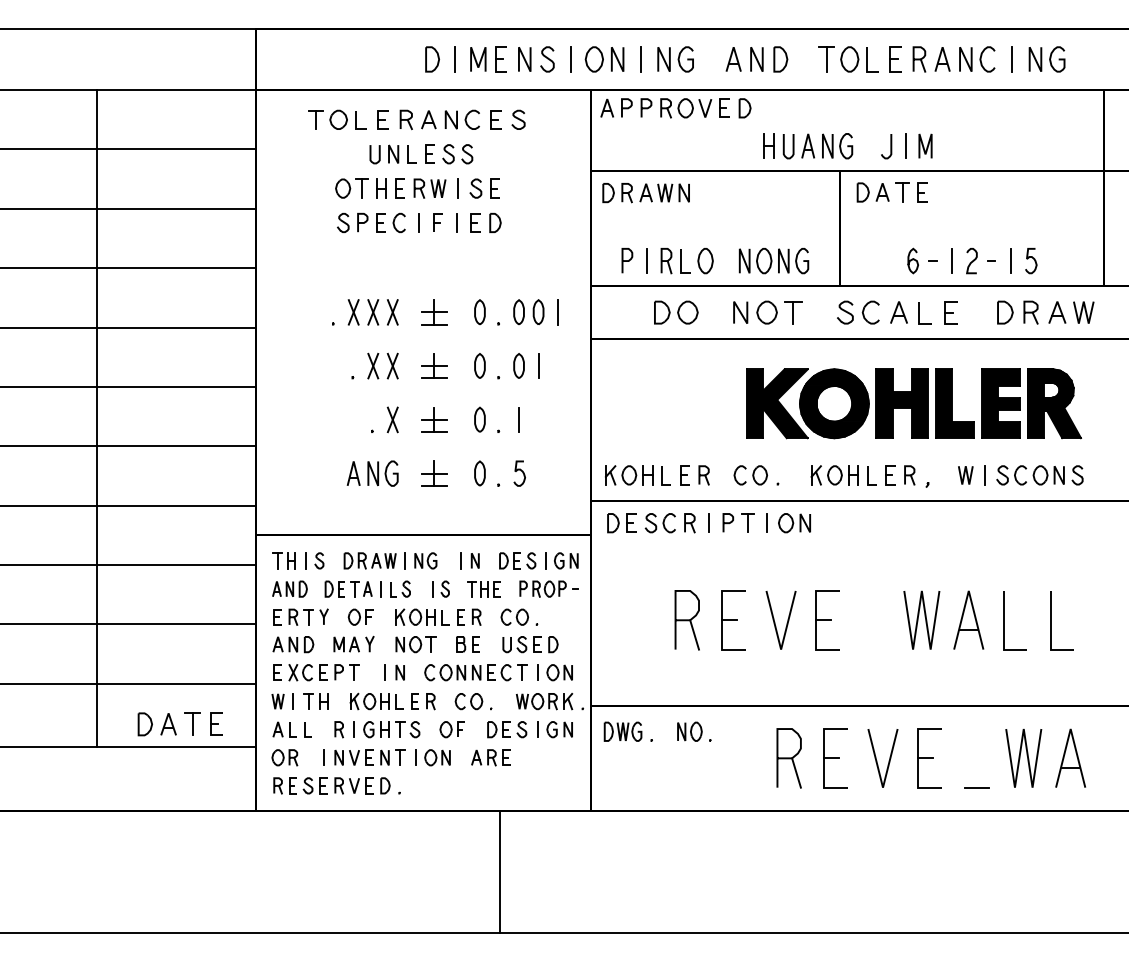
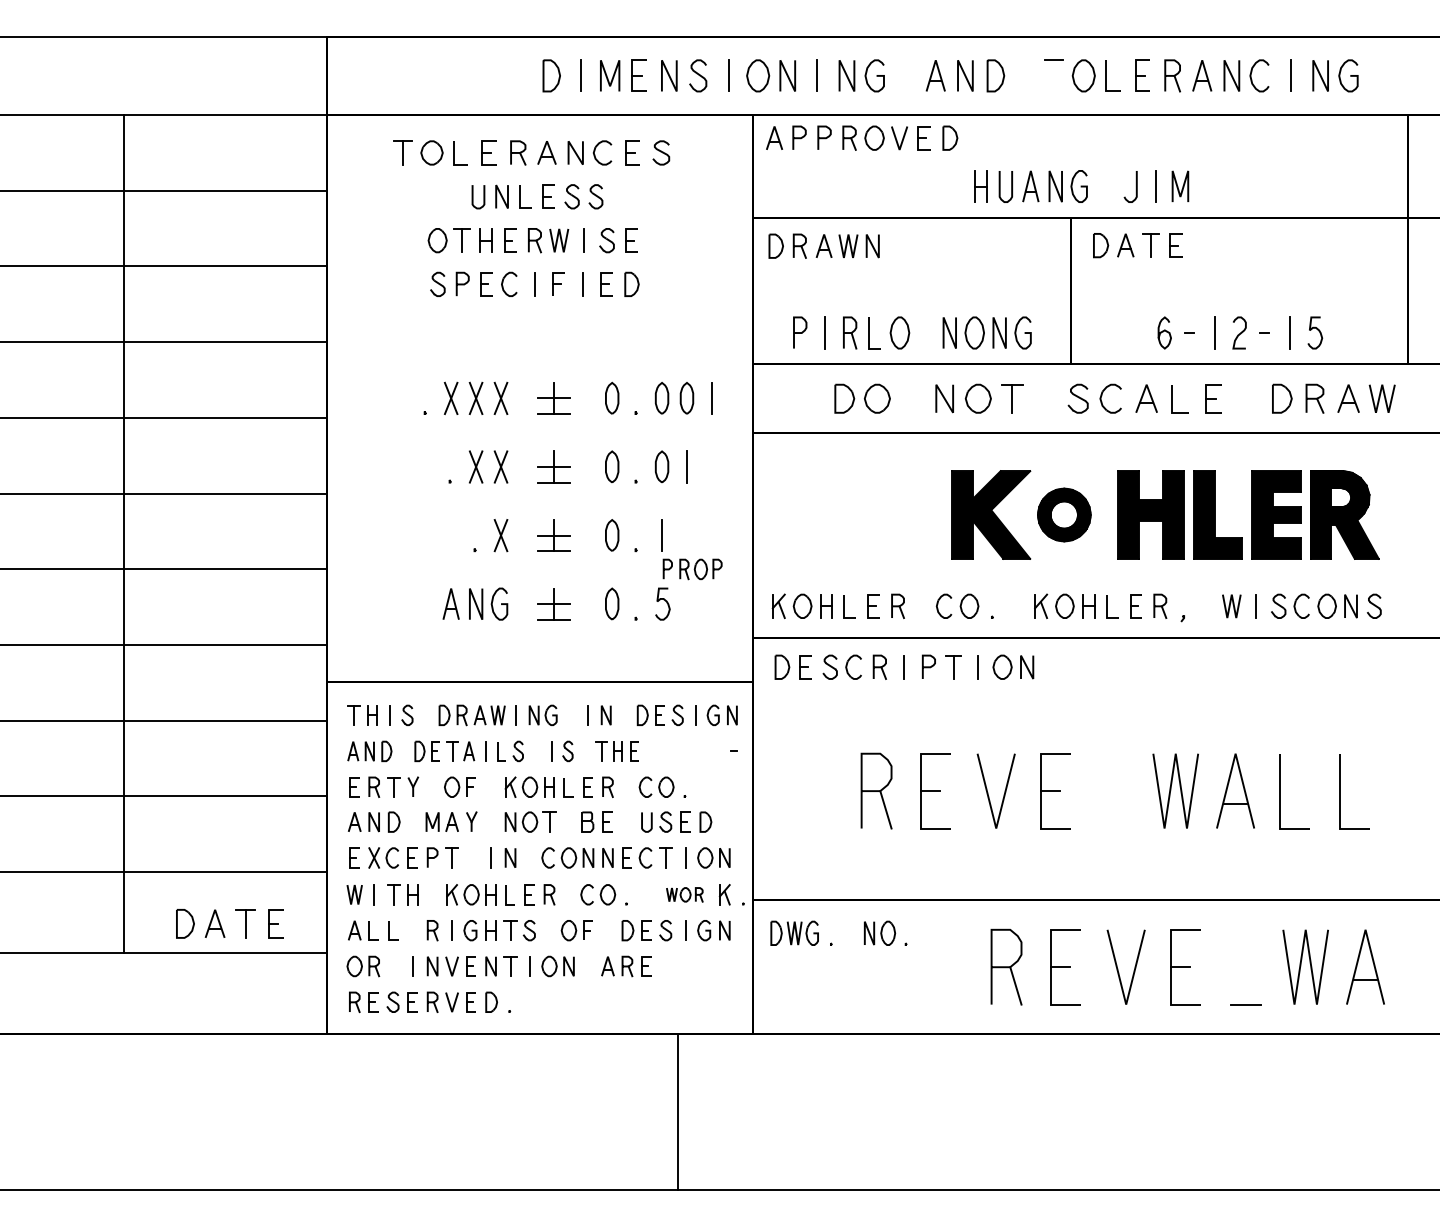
line: (826, 59) -> (1054, 75), removed
part: (834, 403) -> (1064, 514), size x0.6
part: (542, 589) -> (692, 569), moved
part: (536, 701) -> (684, 894), size x0.7
line: (500, 872) -> (678, 1112), moved

